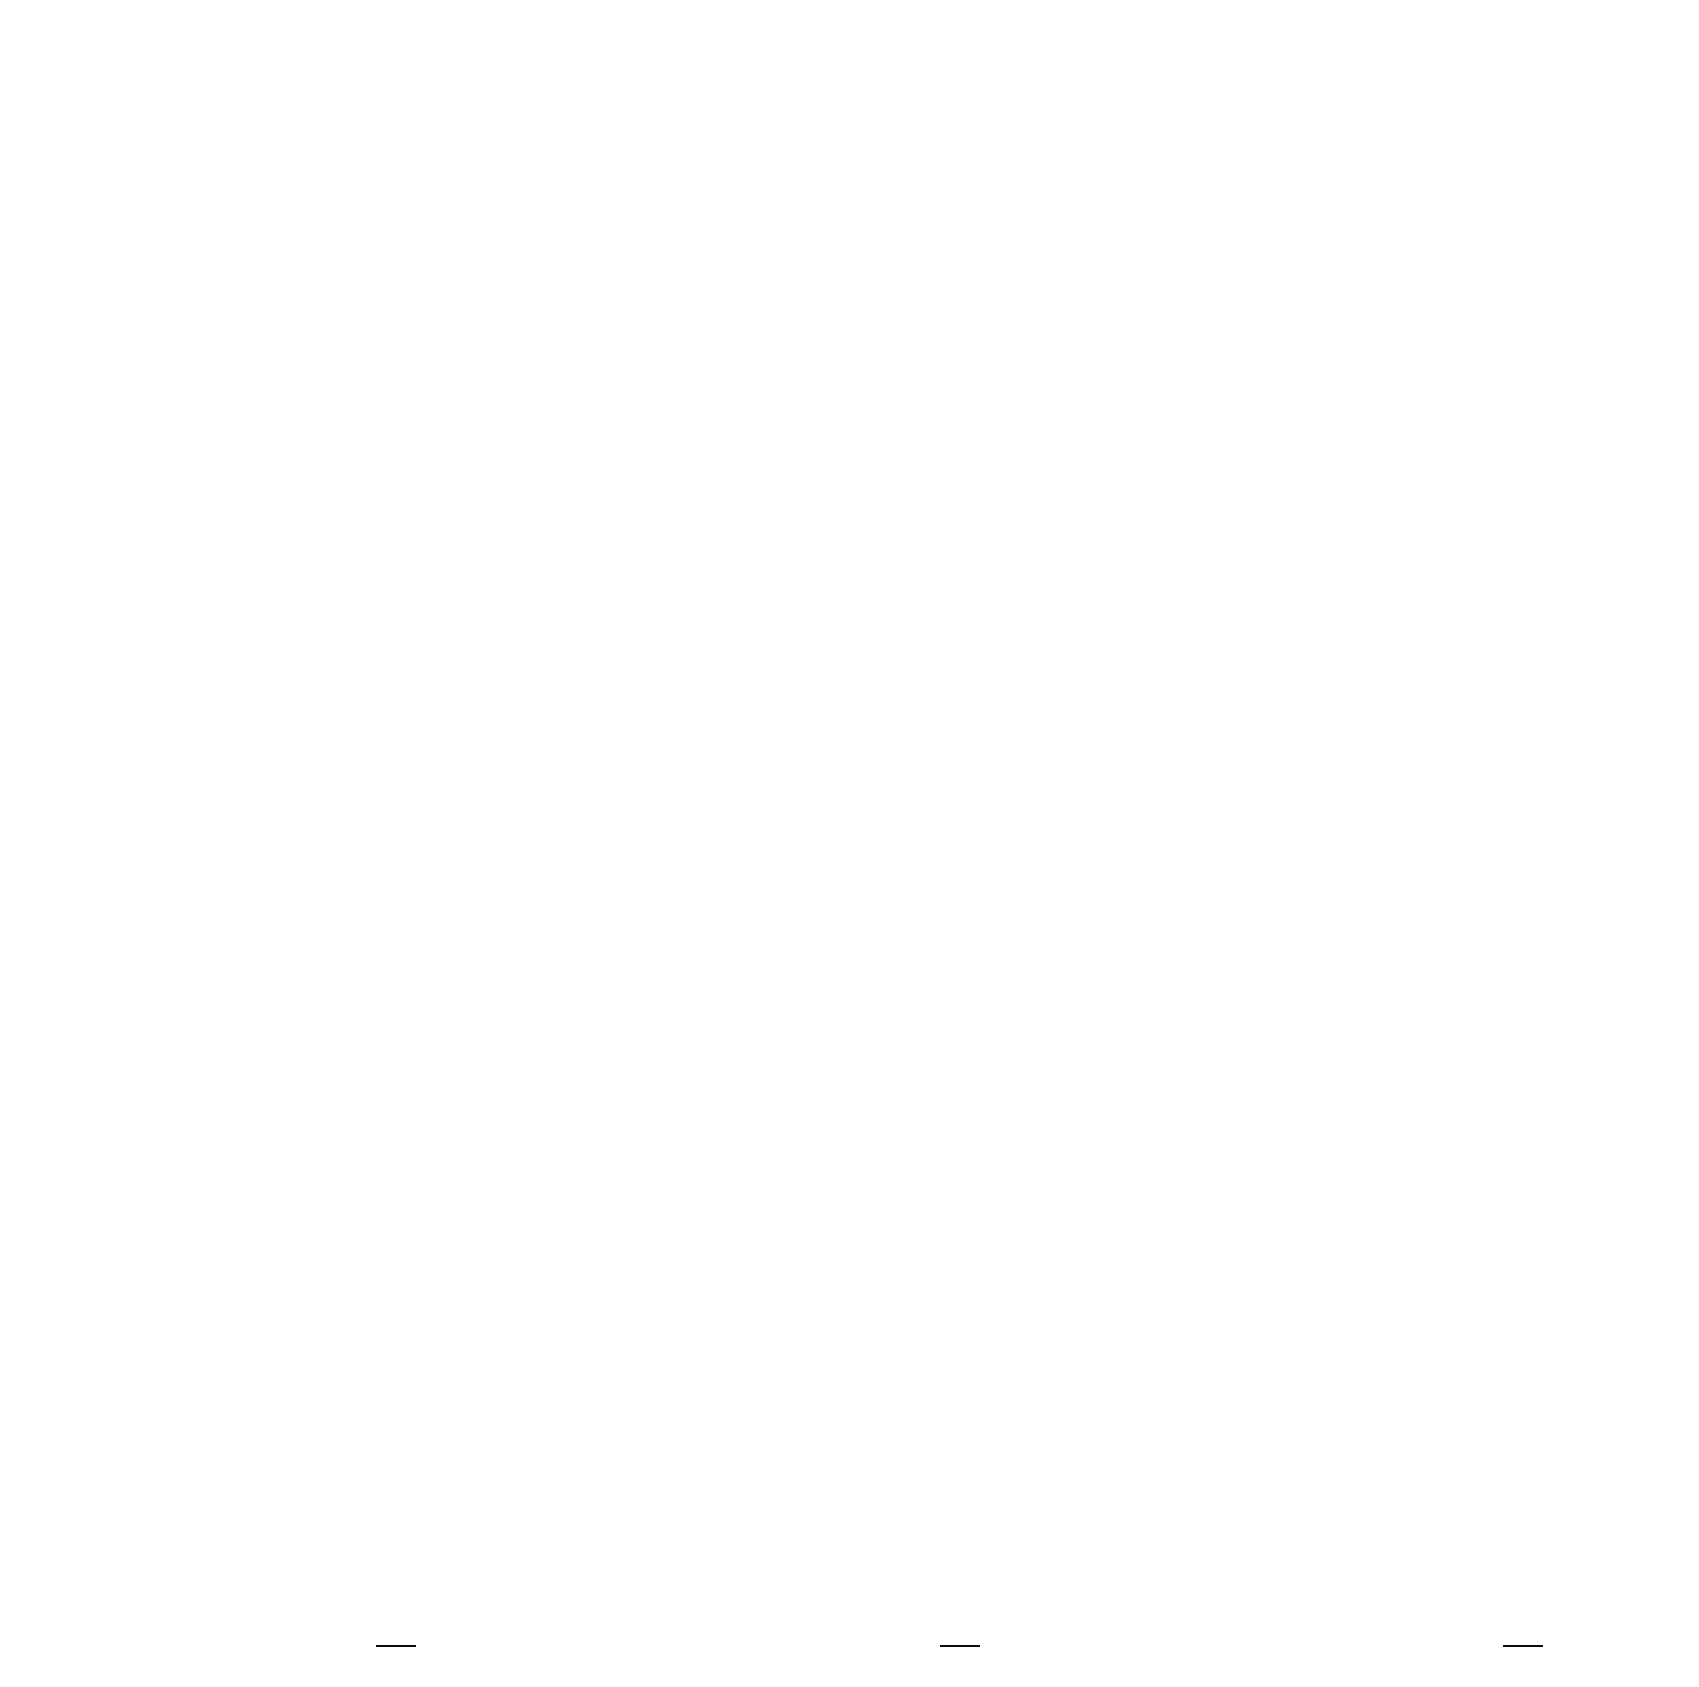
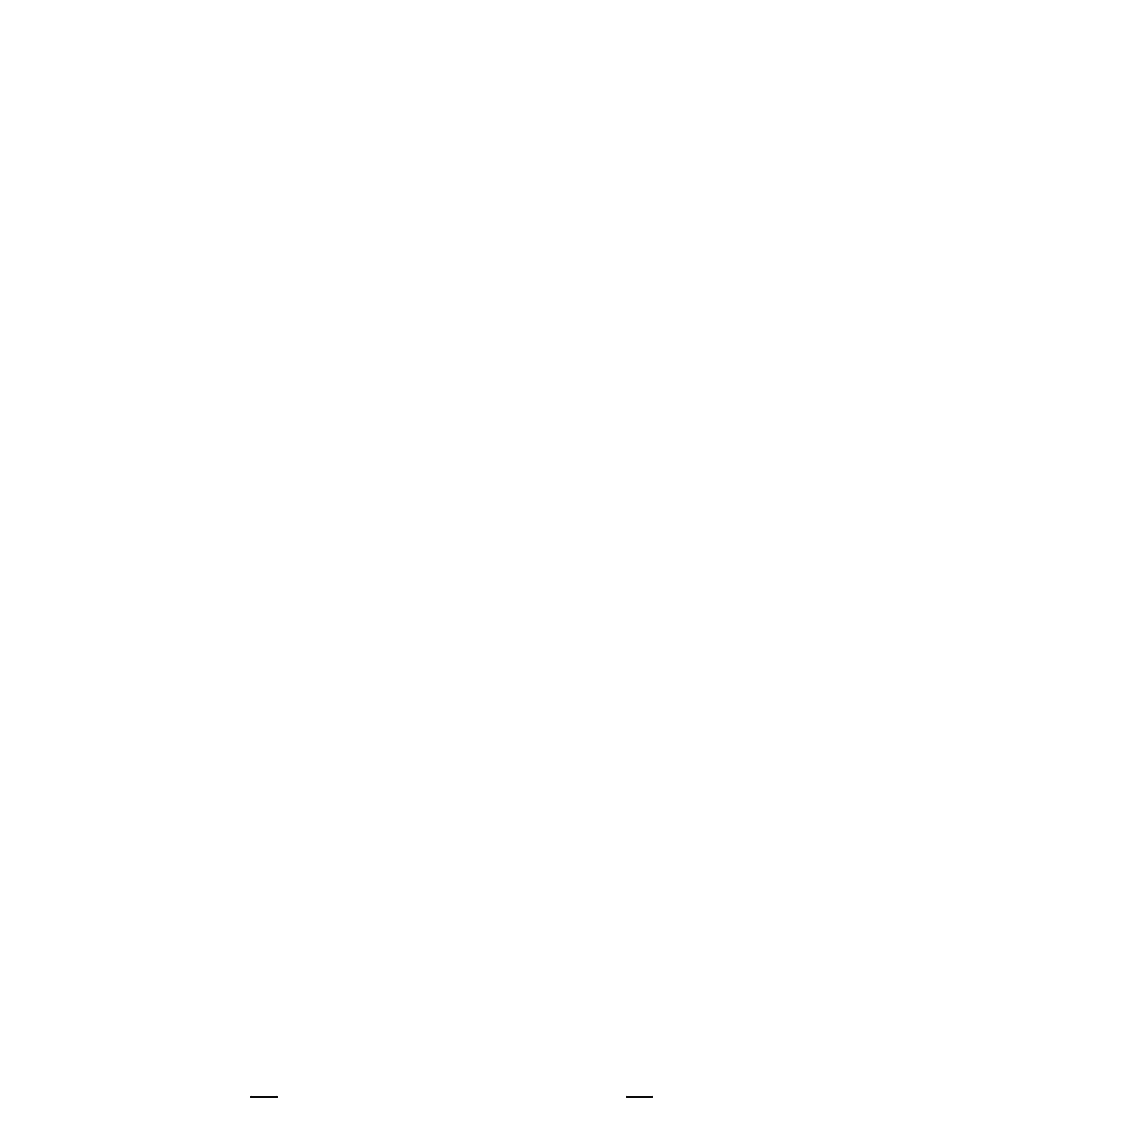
line: (1522, 1645) -> (1014, 1096), removed

